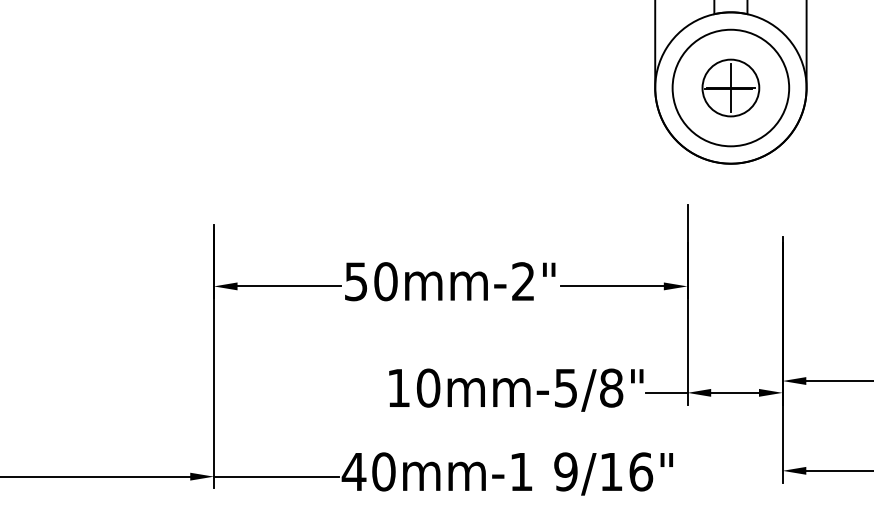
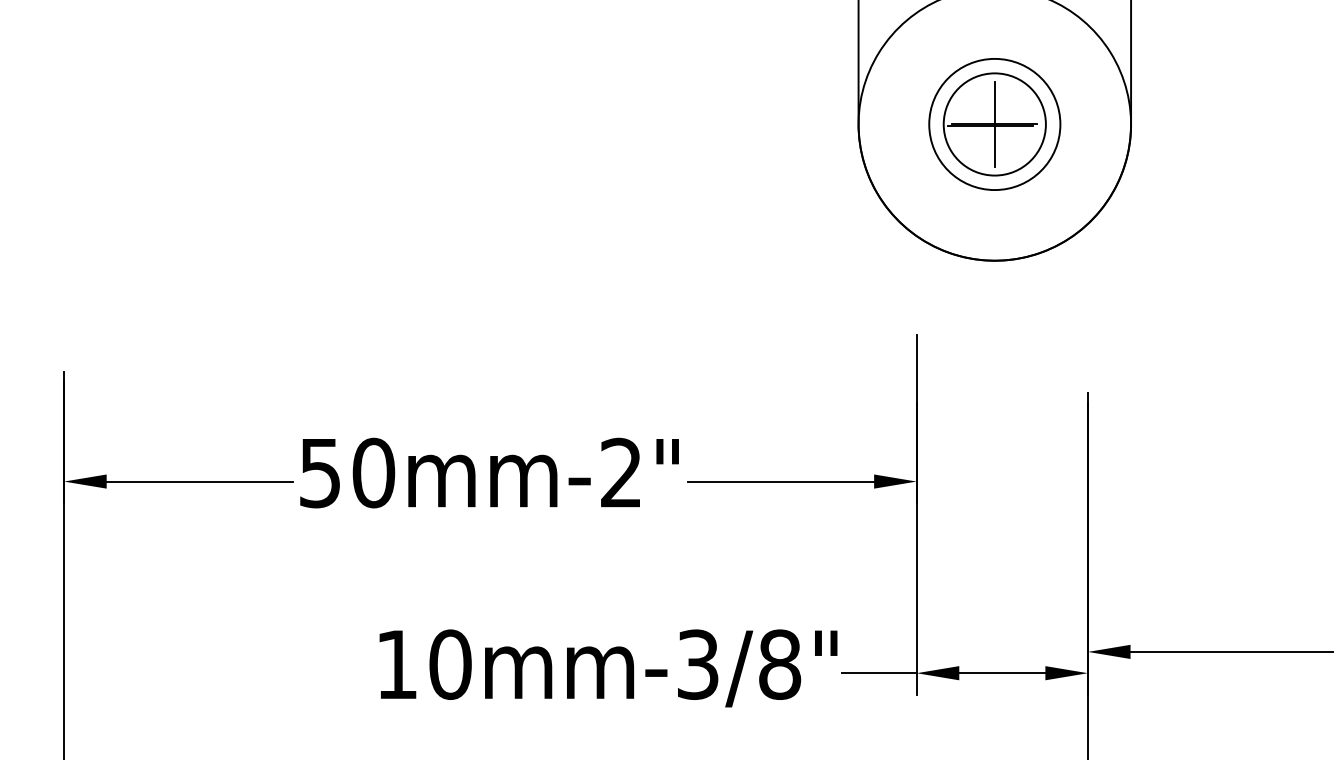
circle: (730, 87) -> (994, 123), size x0.62
text: (566, 387) -> (698, 663), 10mm-5/8" -> 10mm-3/8"

